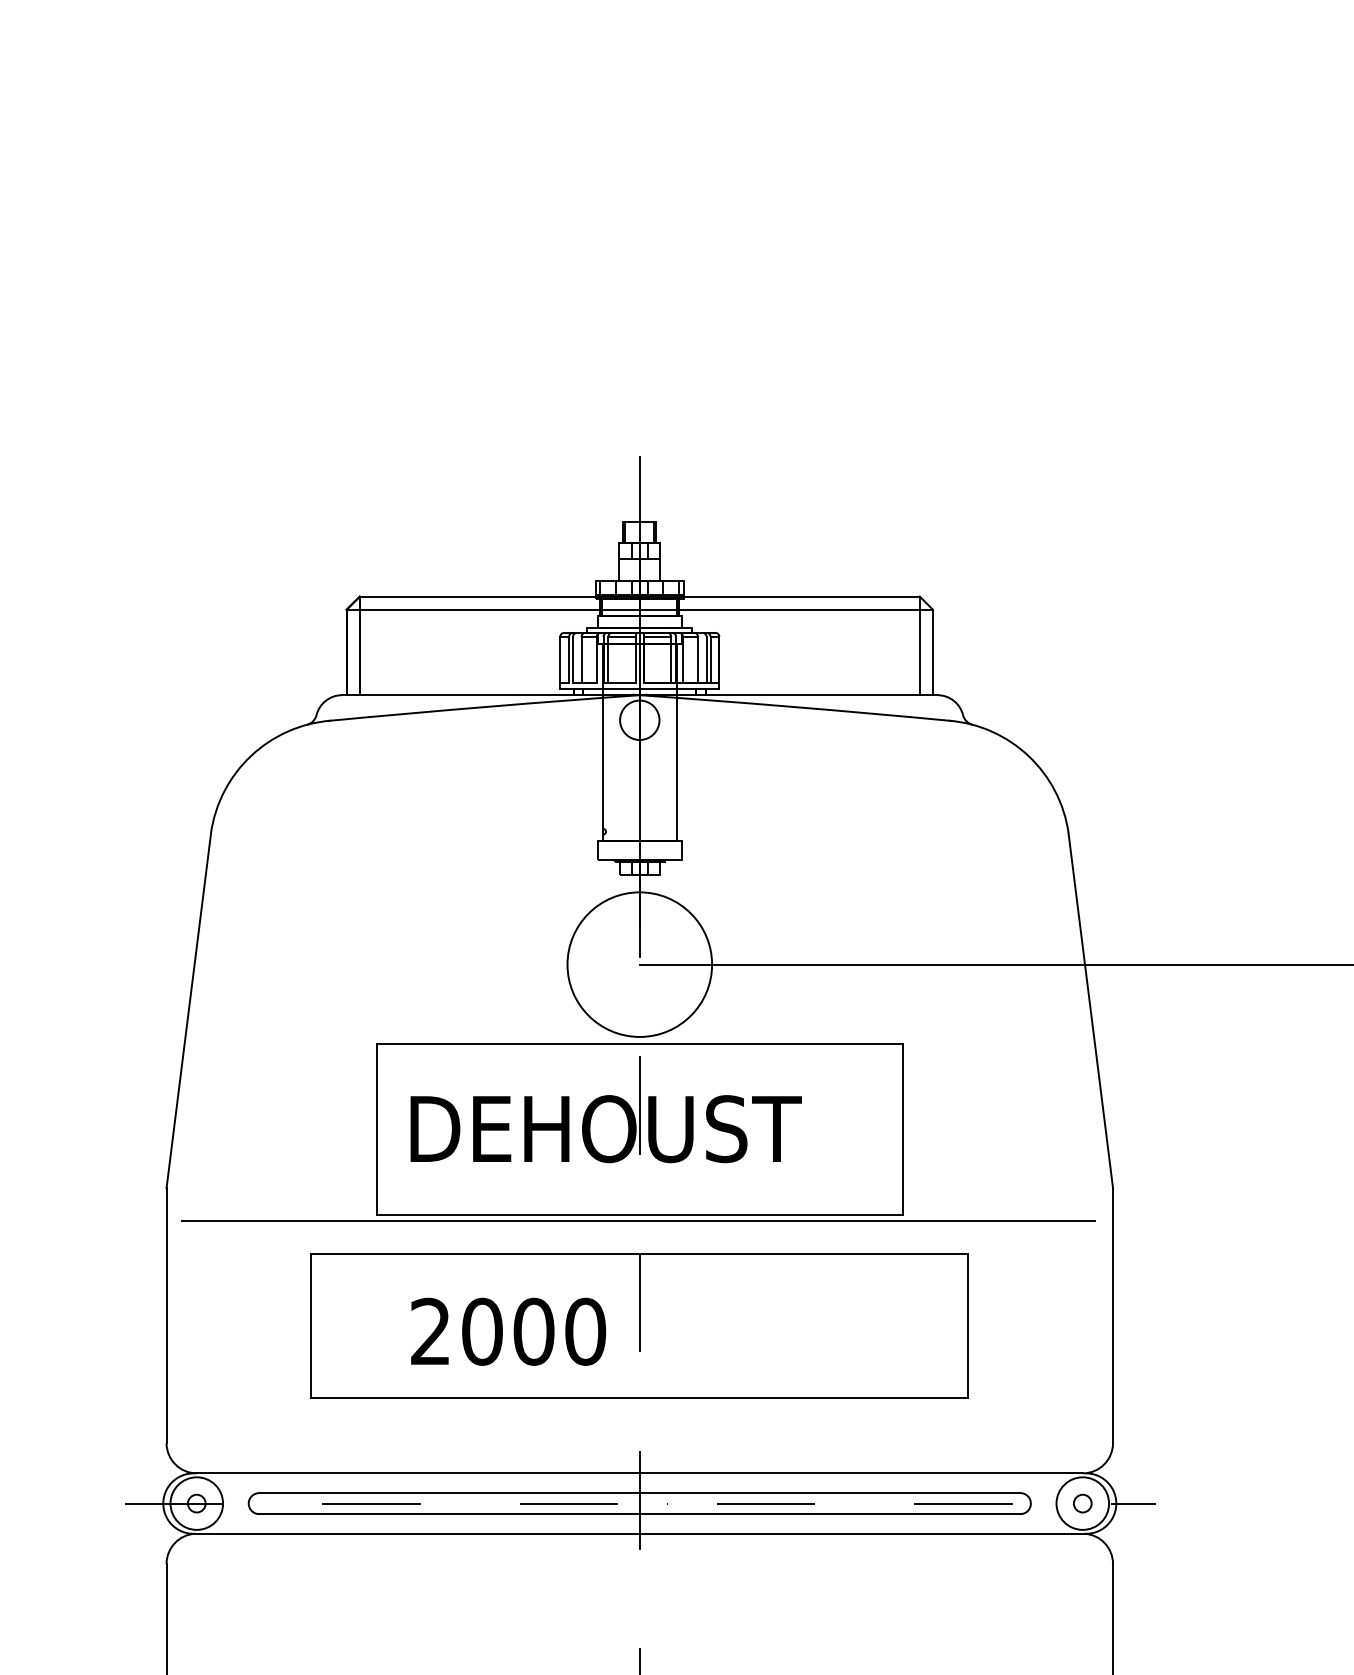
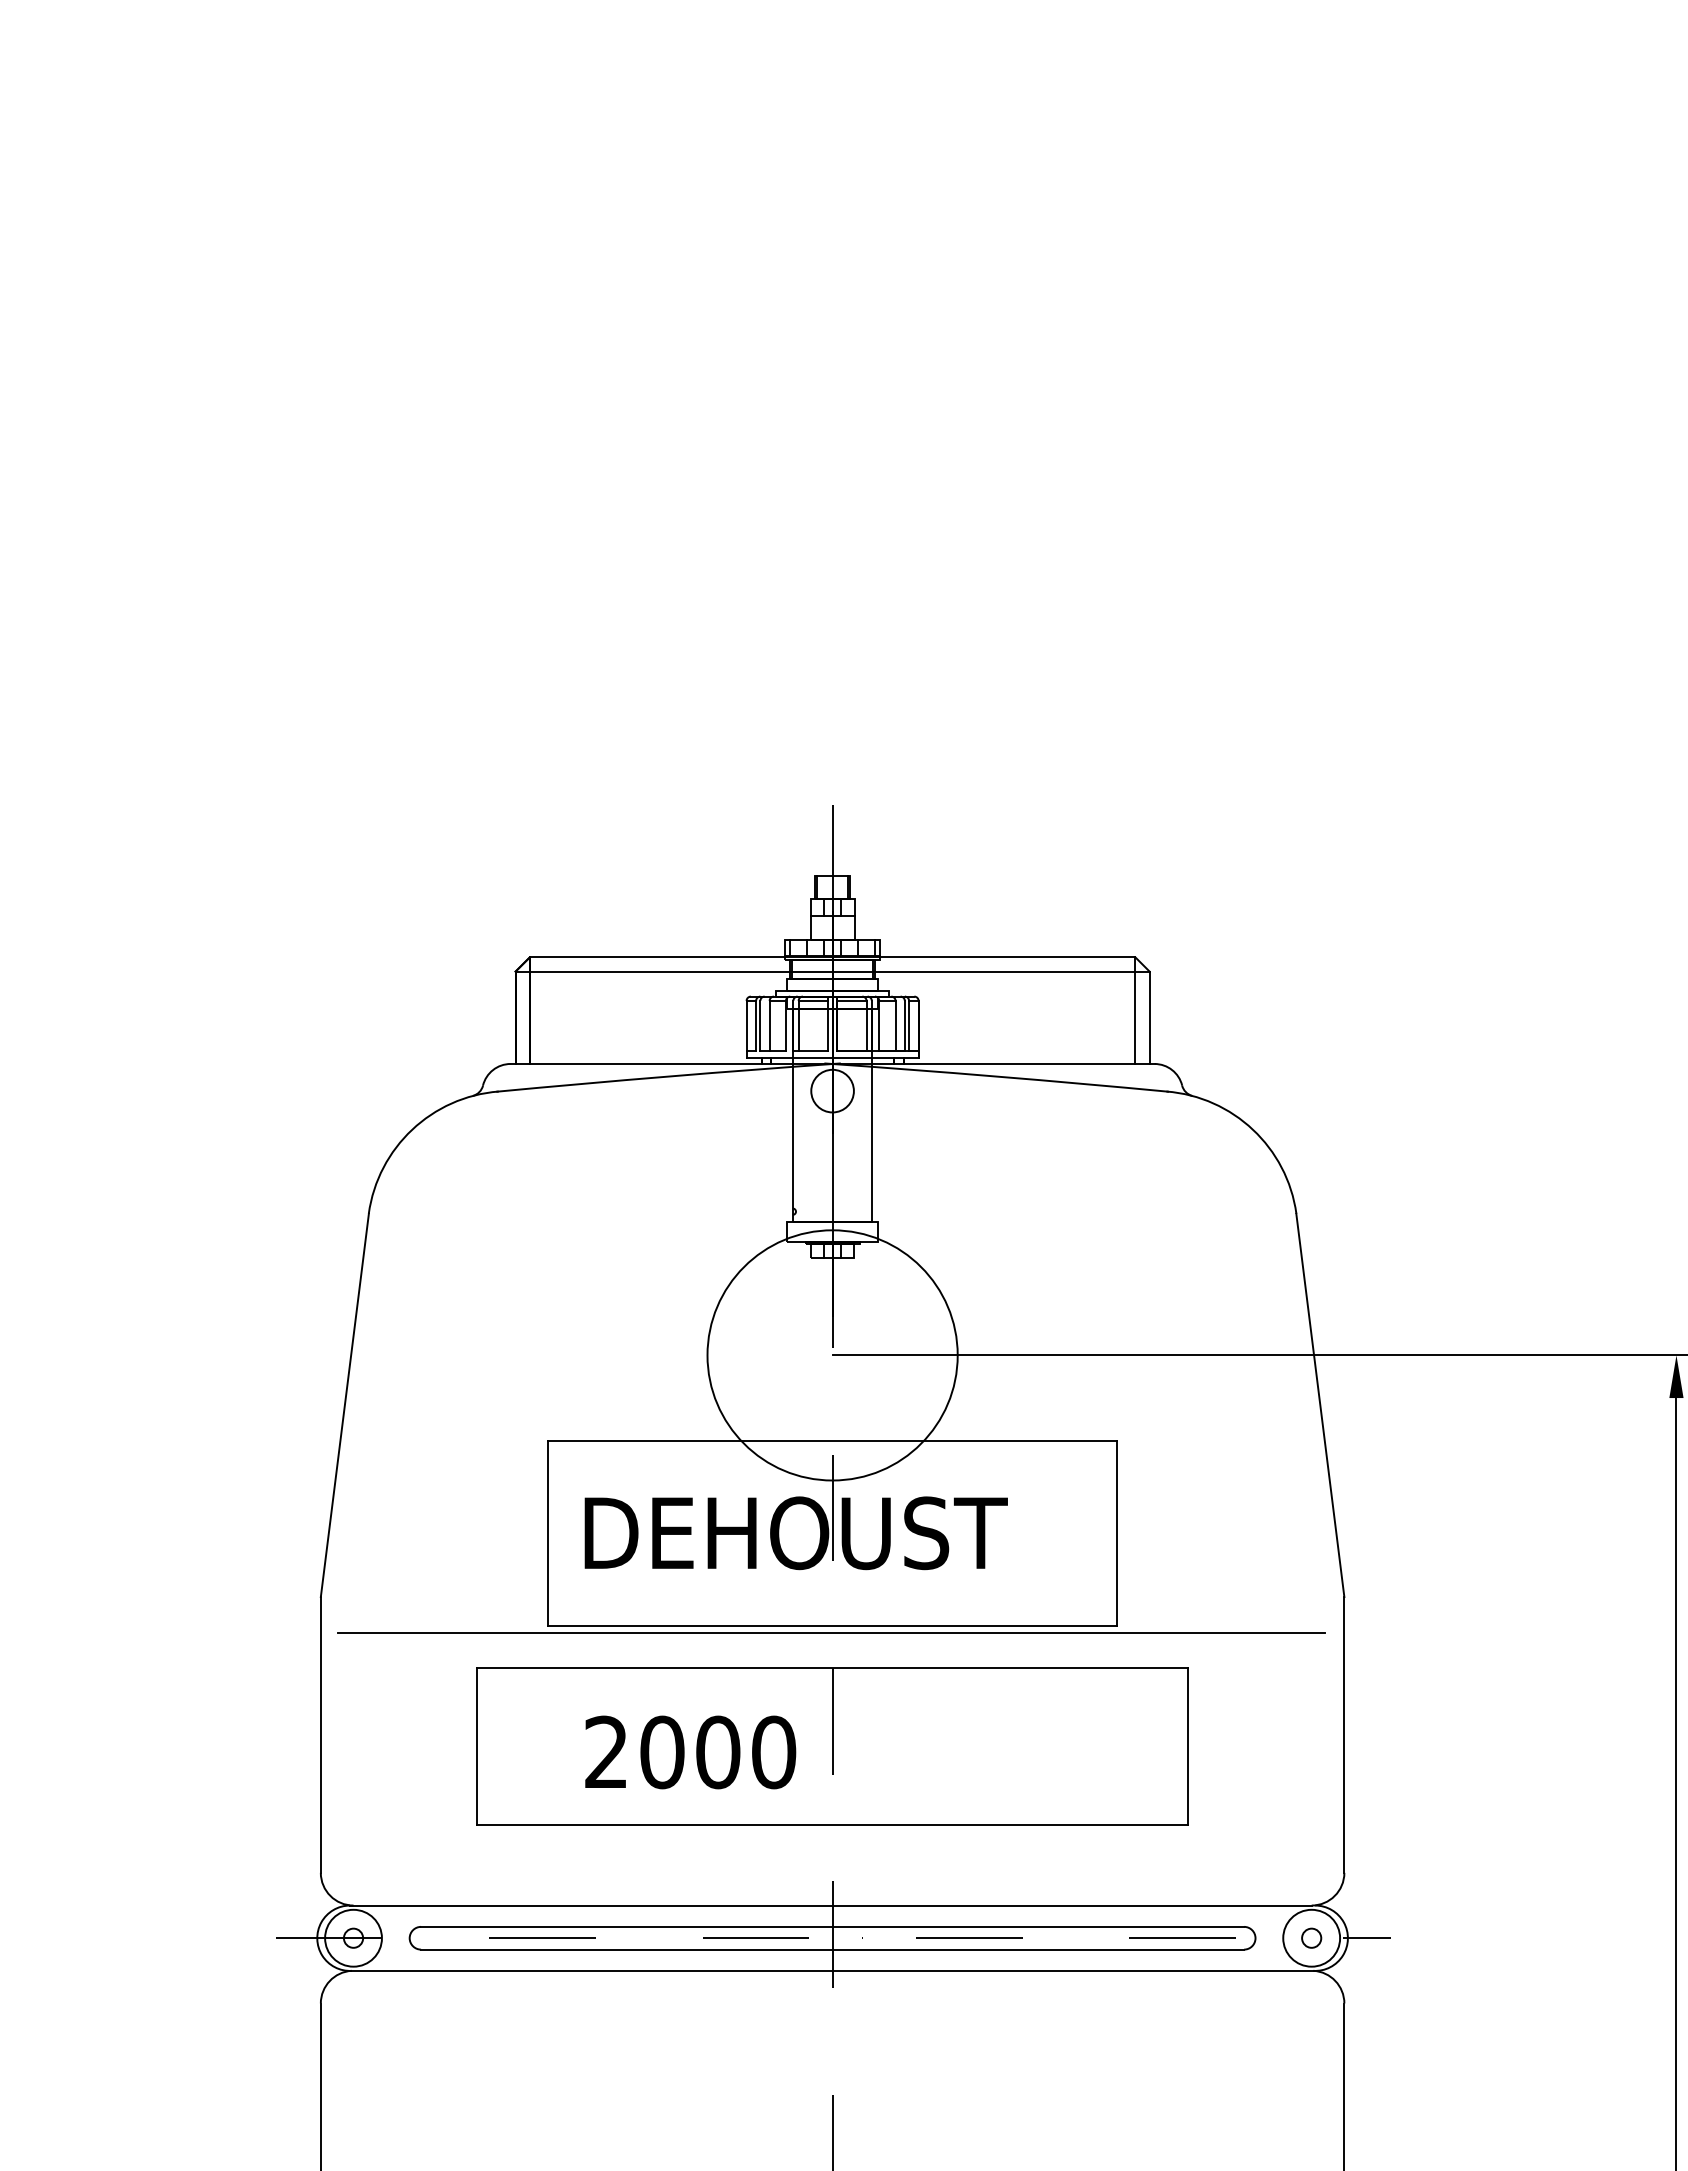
circle: (639, 964) -> (832, 1355), size x1.6

